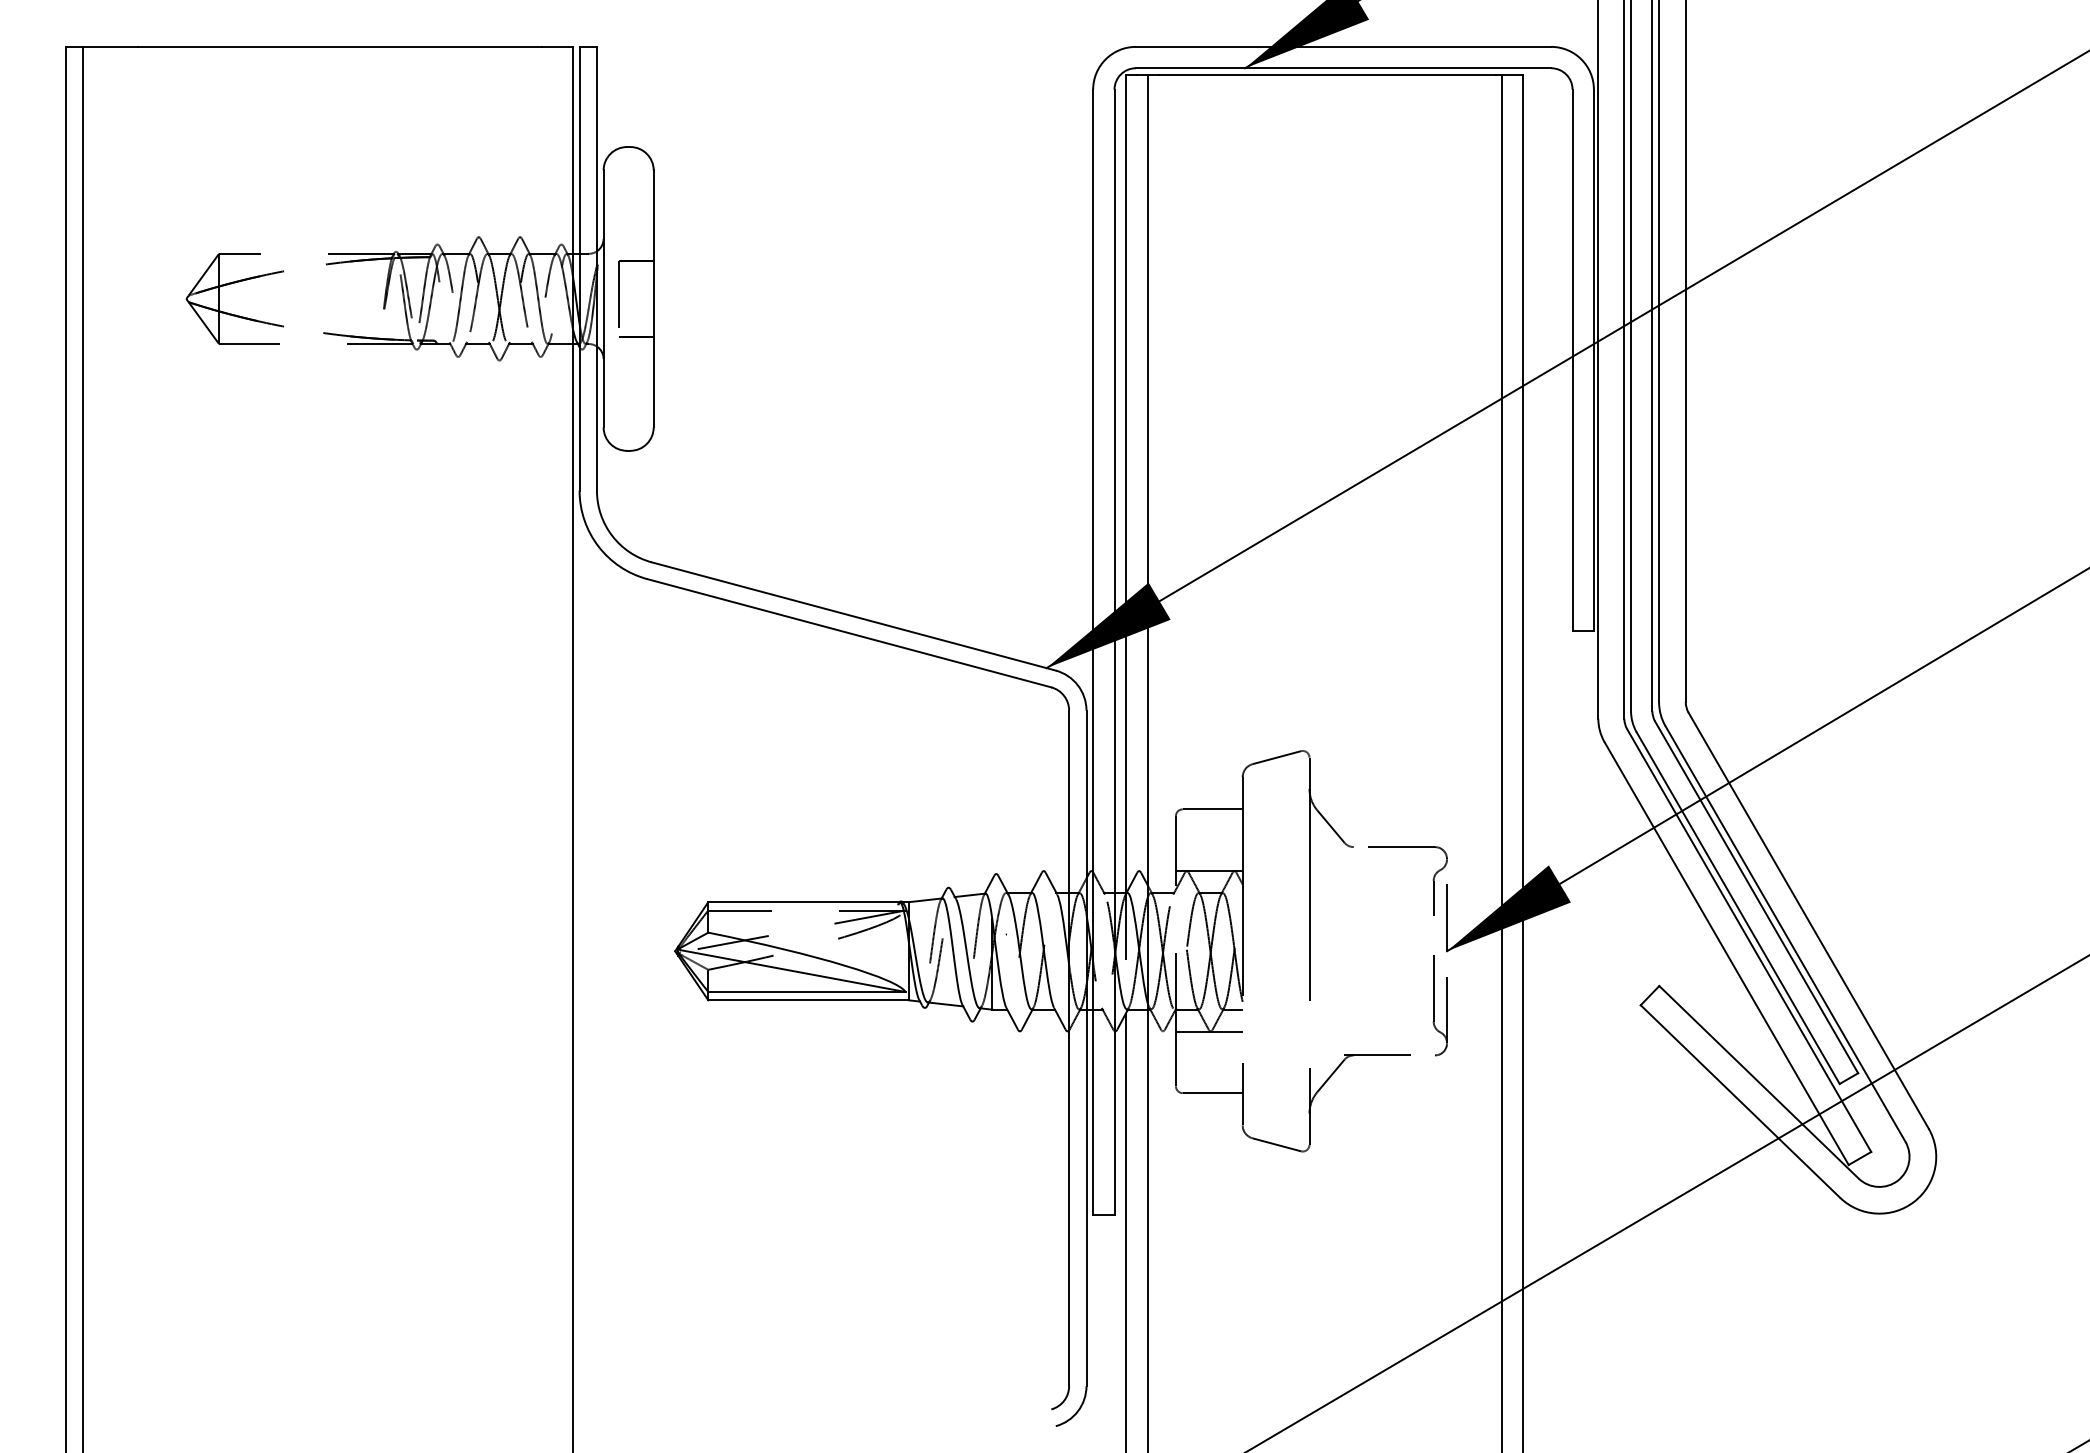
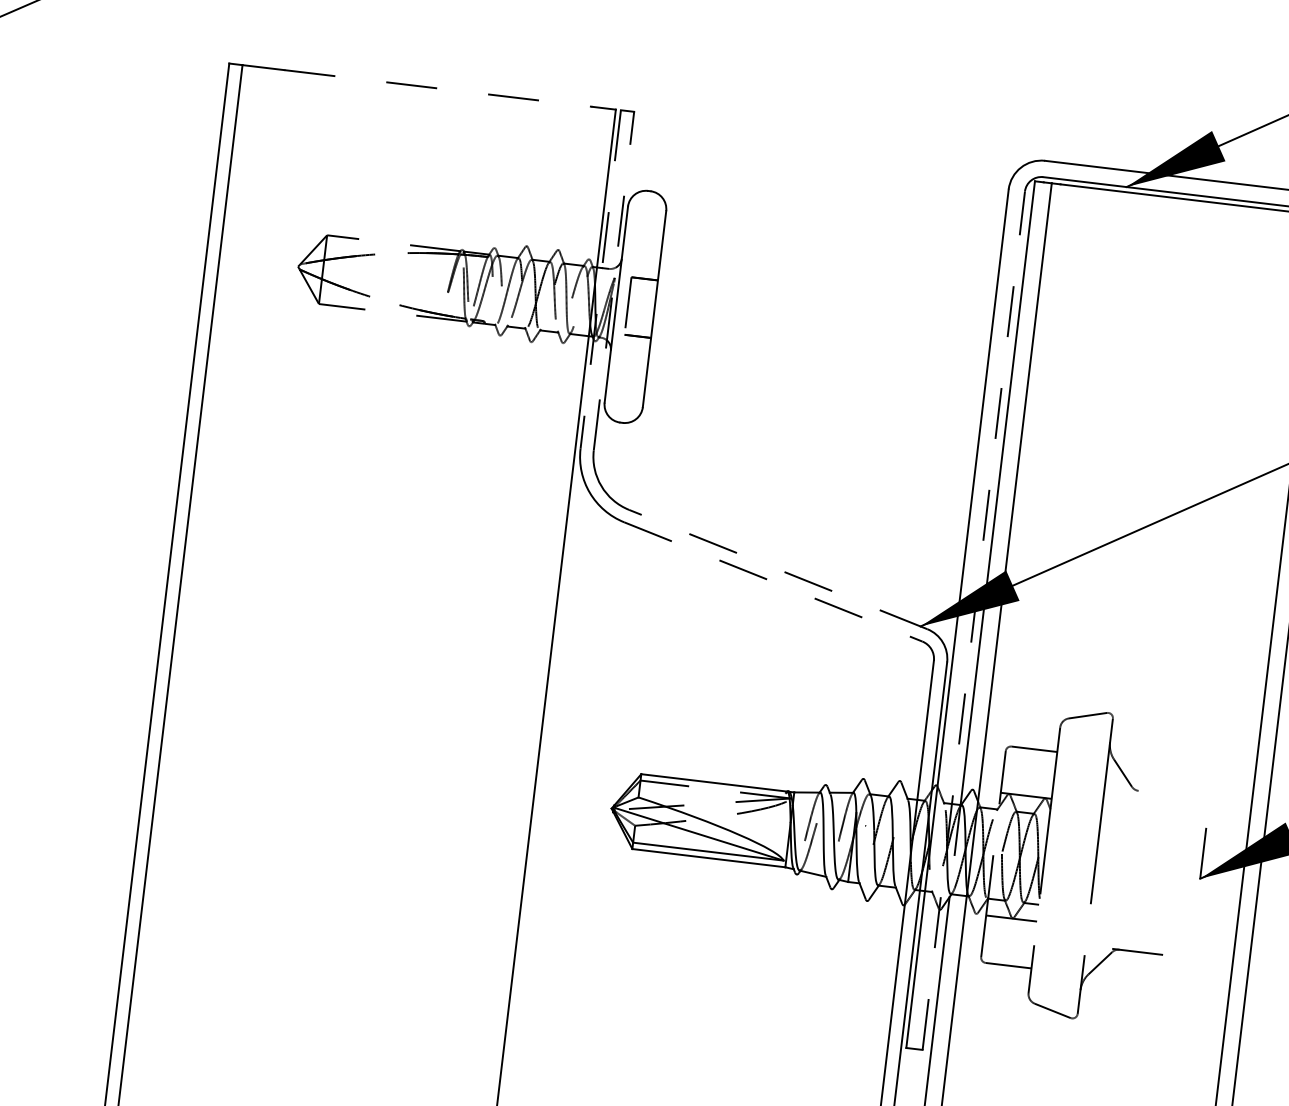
line: (340, 46) -> (438, 88), solid -> dashed
line: (579, 268) -> (600, 279), solid -> dashed
line: (596, 268) -> (613, 280), solid -> dashed
line: (853, 616) -> (778, 569), solid -> dashed
line: (849, 633) -> (773, 582), solid -> dashed
line: (1114, 652) -> (973, 620), solid -> dashed
part: (1432, 880) -> (1195, 823), removed
part: (1439, 1005) -> (1189, 919), removed

